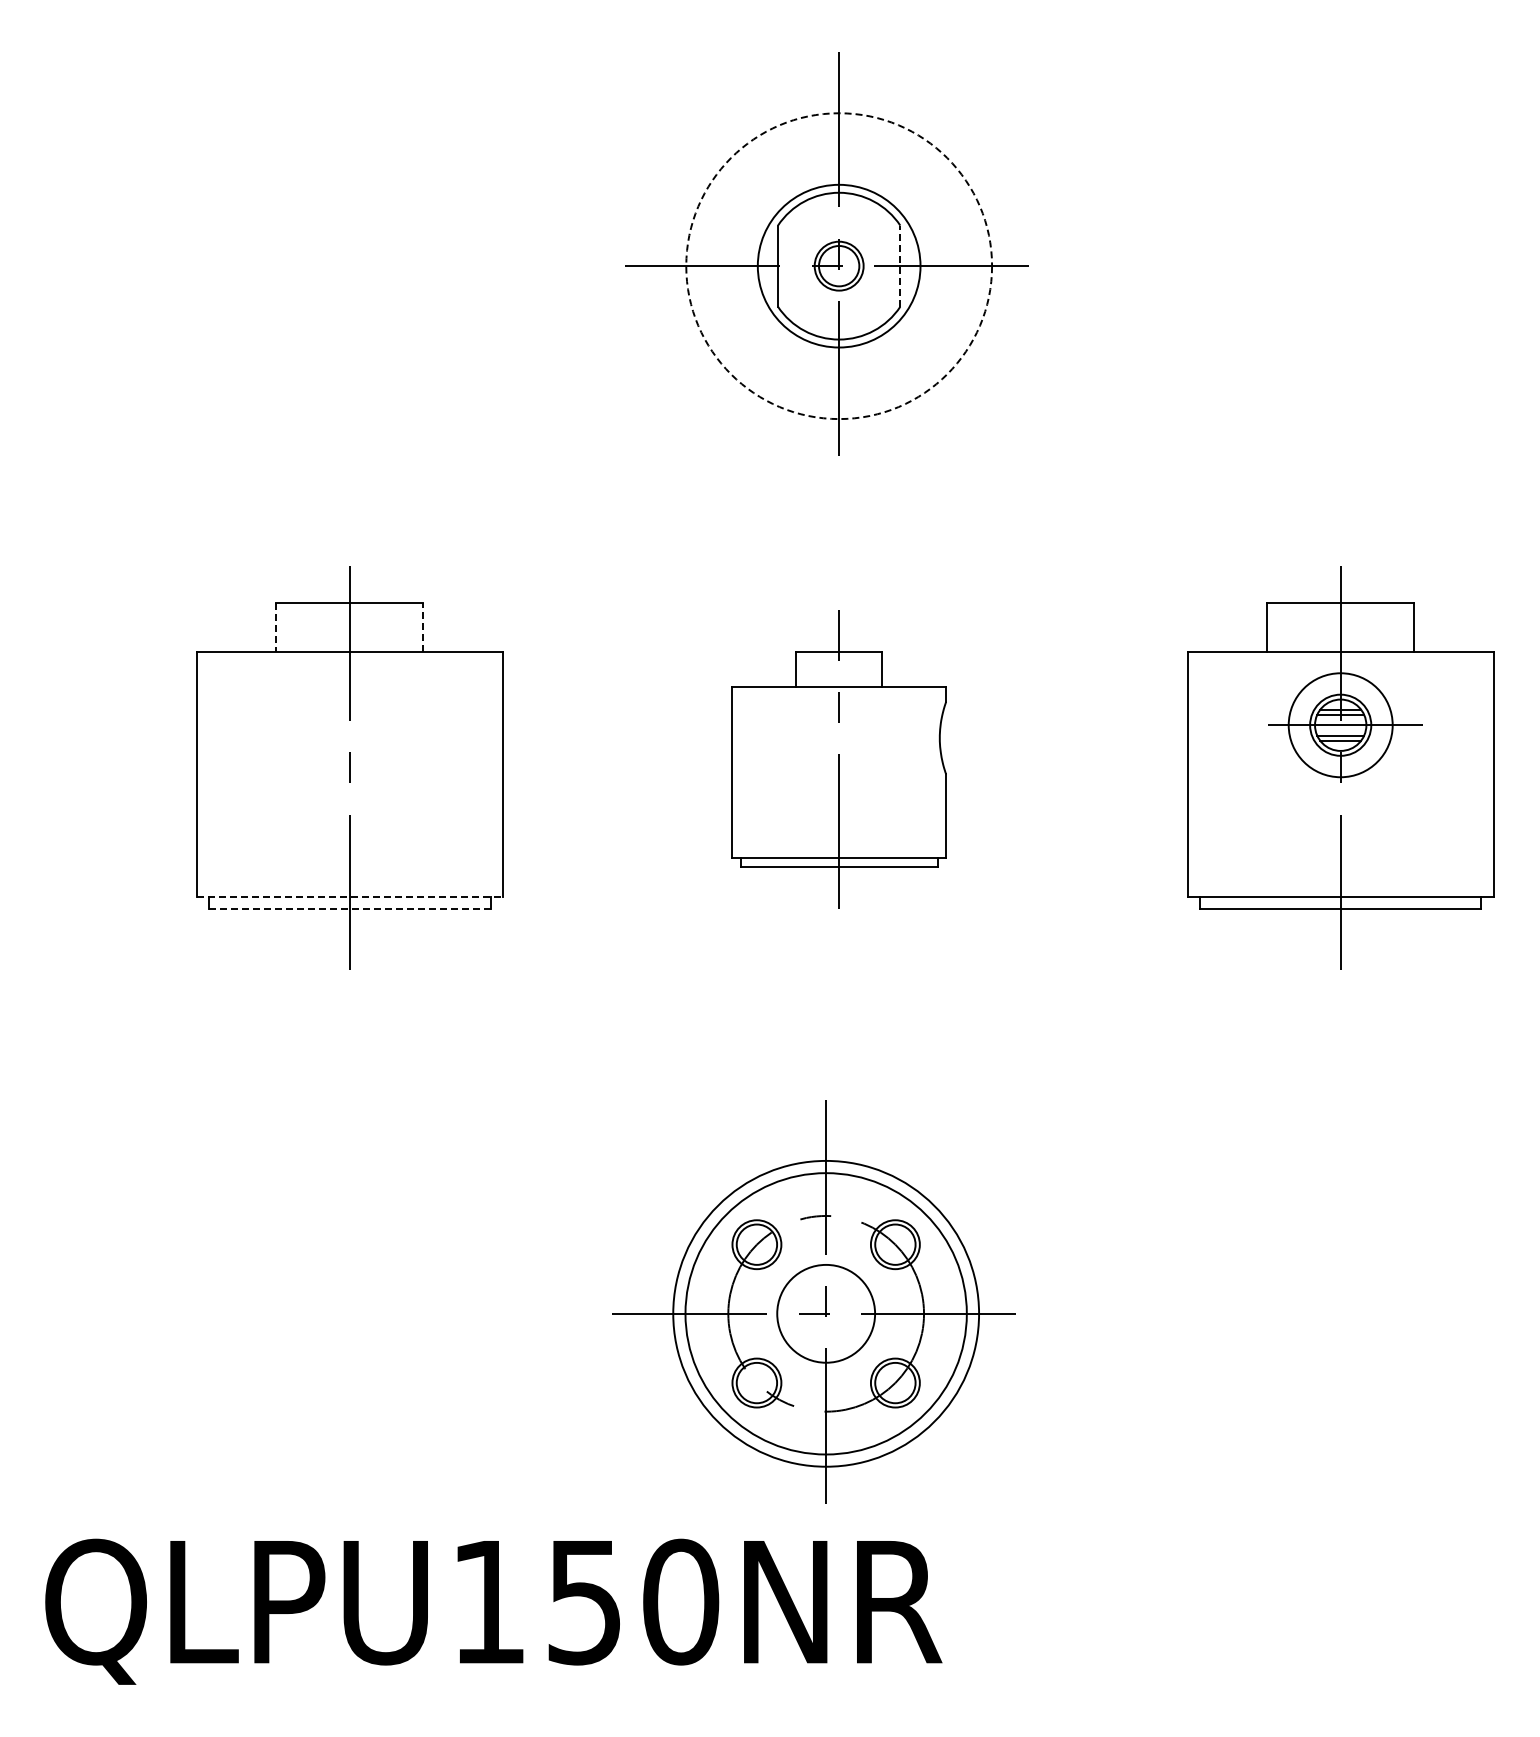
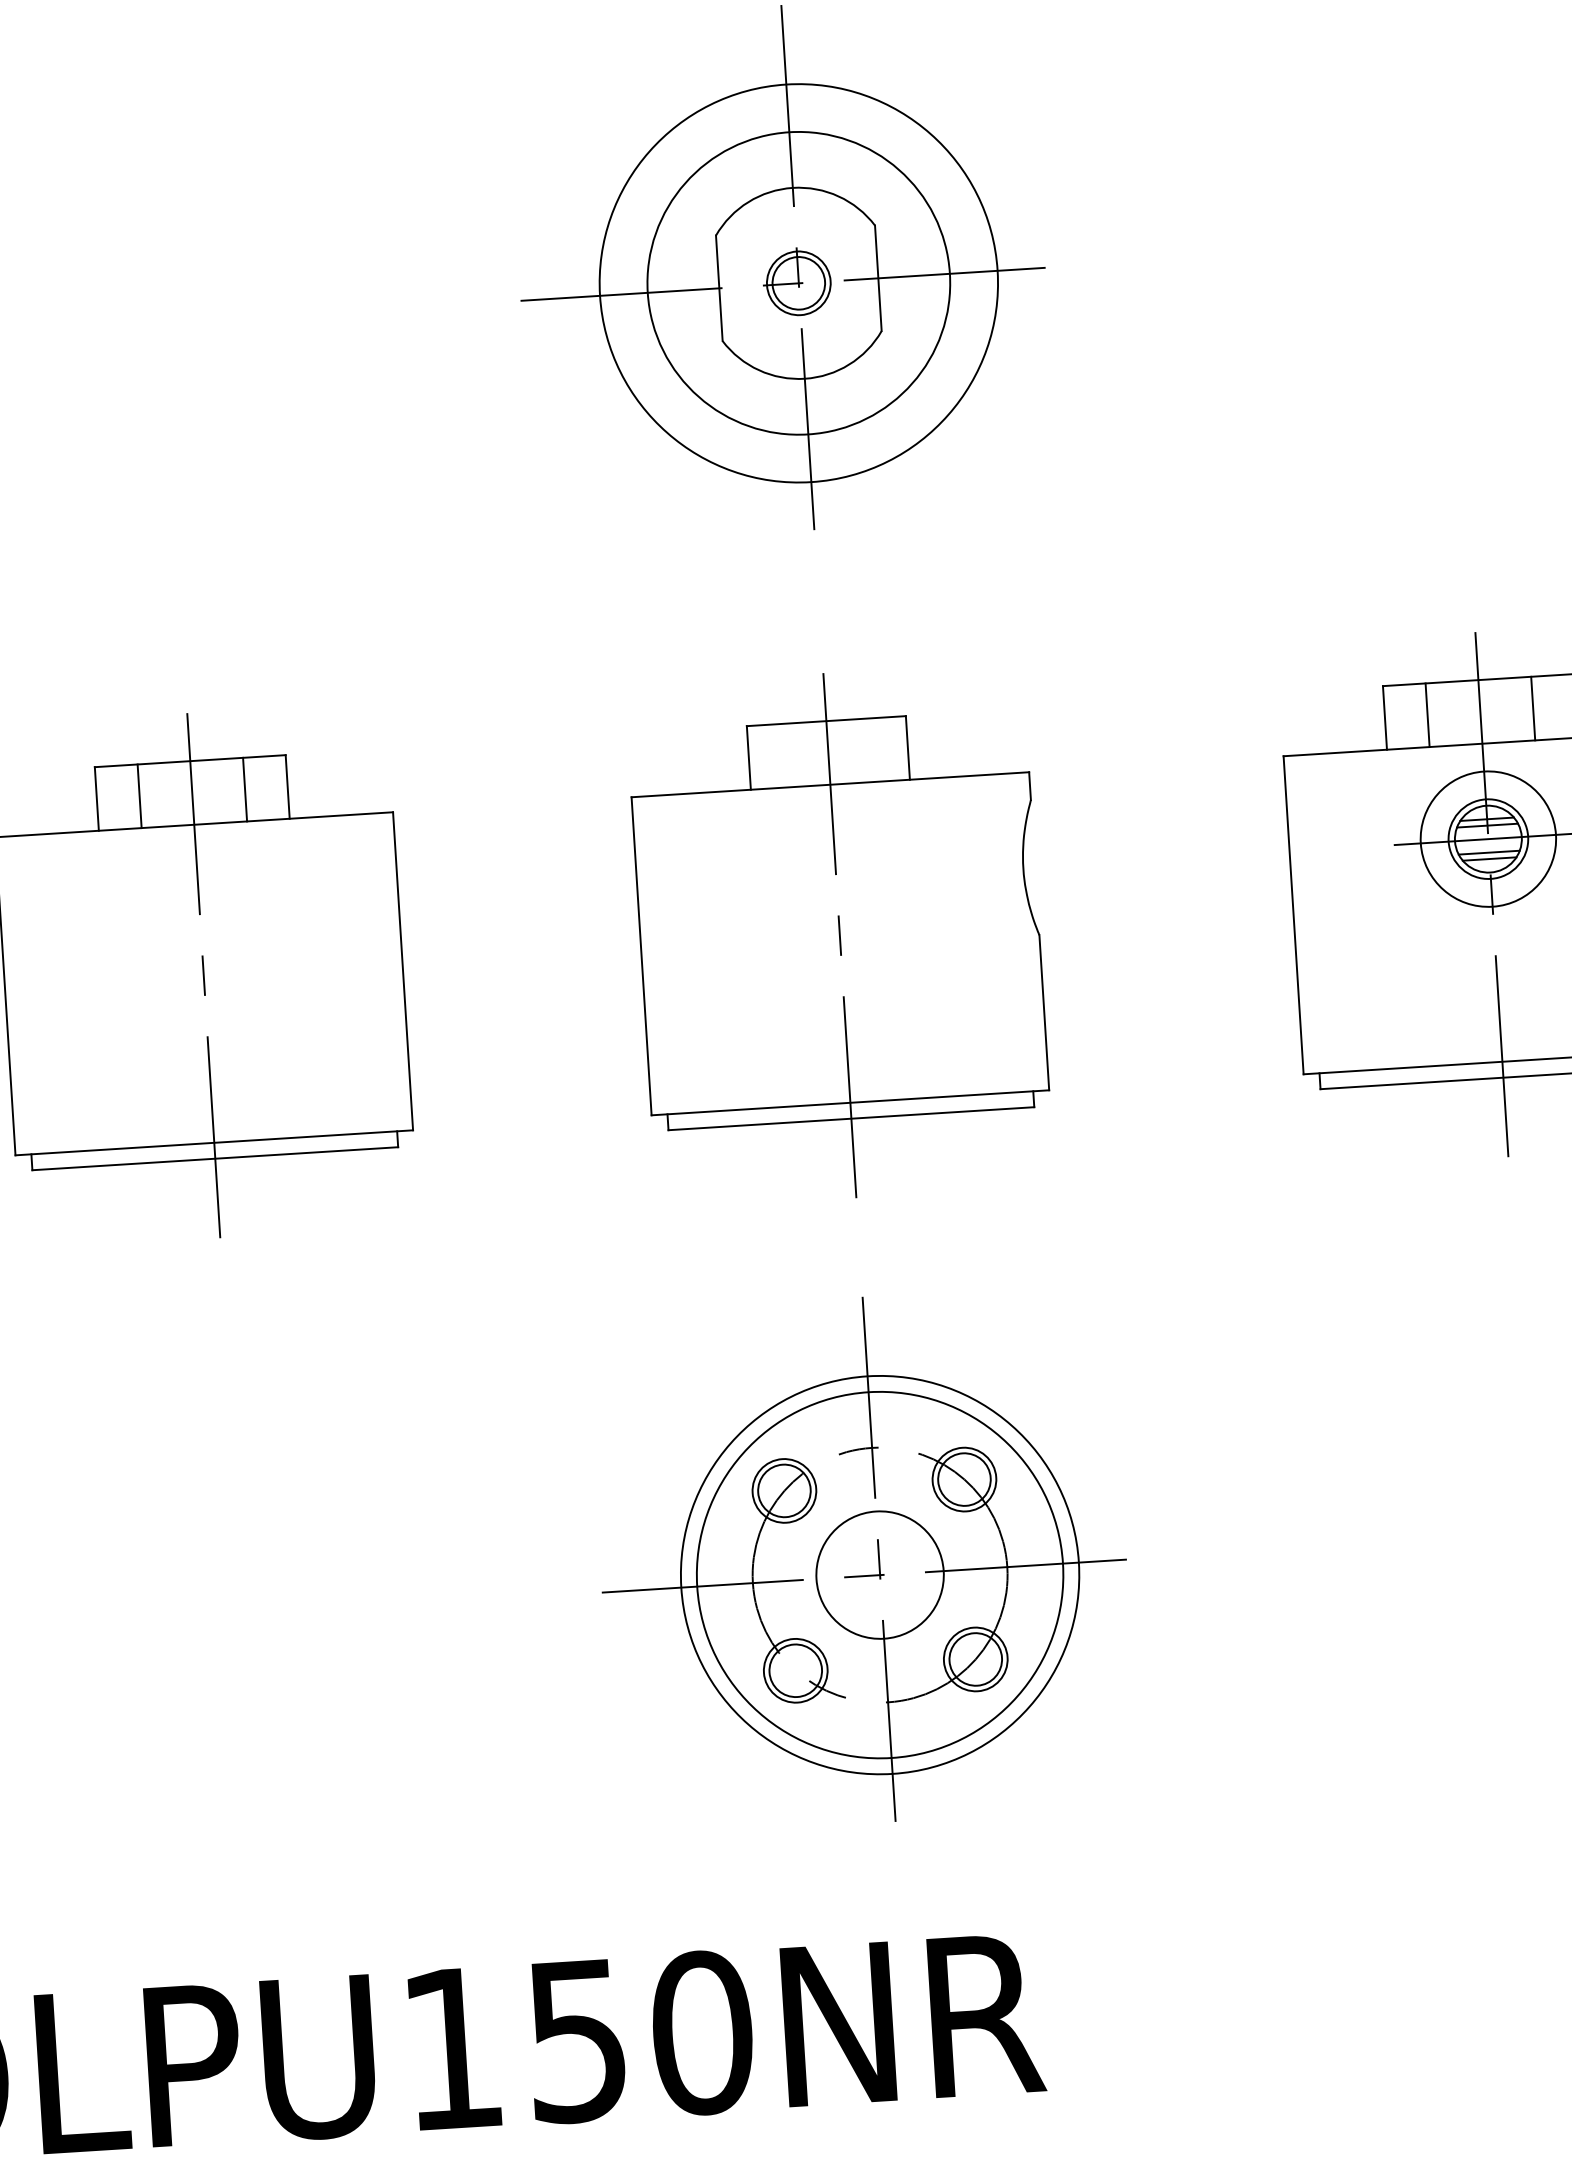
circle: (838, 265) -> (797, 282), size x1.43
circle: (839, 266) -> (799, 283), dashed -> solid
line: (900, 266) -> (878, 278), dashed -> solid
line: (309, 626) -> (139, 795), added
line: (390, 626) -> (245, 788), added
line: (423, 626) -> (287, 785), dashed -> solid
line: (1300, 626) -> (1428, 714), added
line: (1381, 626) -> (1533, 707), added
line: (276, 627) -> (96, 799), dashed -> solid
part: (838, 767) -> (838, 935), size x1.43
line: (349, 896) -> (213, 1142), dashed -> solid
line: (349, 908) -> (214, 1158), dashed -> solid
part: (813, 1301) -> (862, 1560), moved

